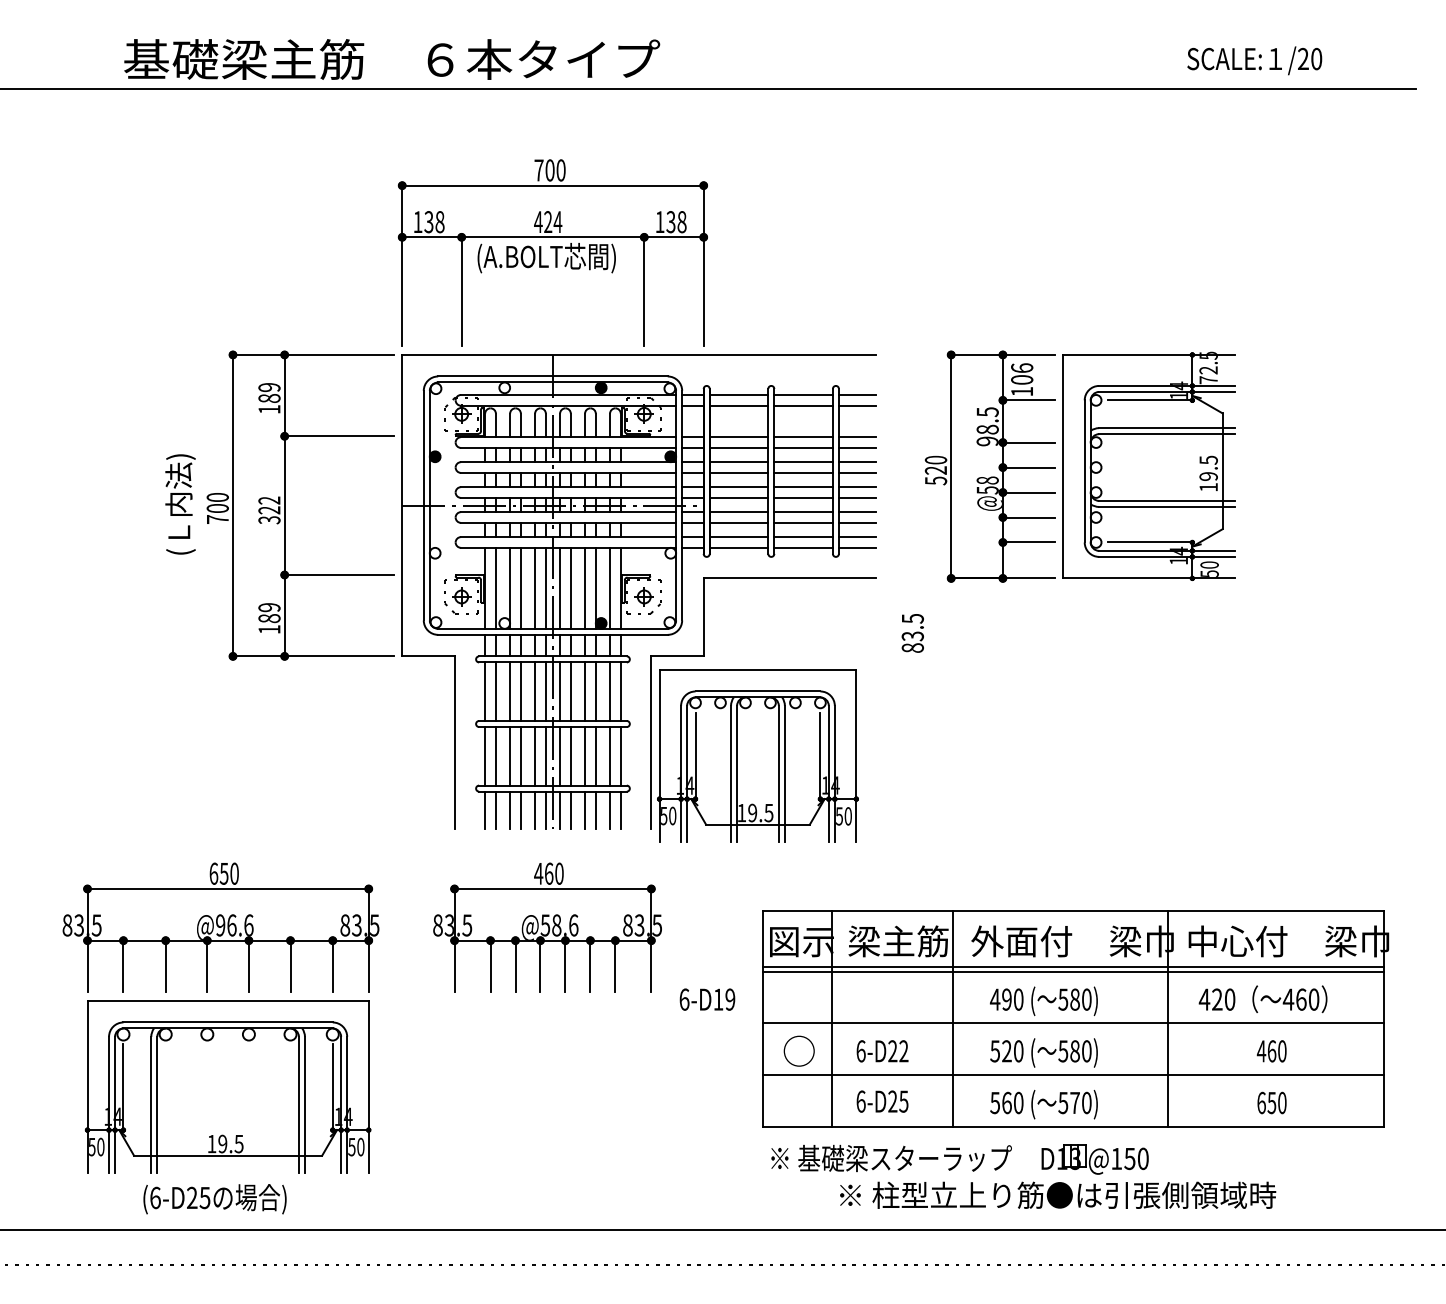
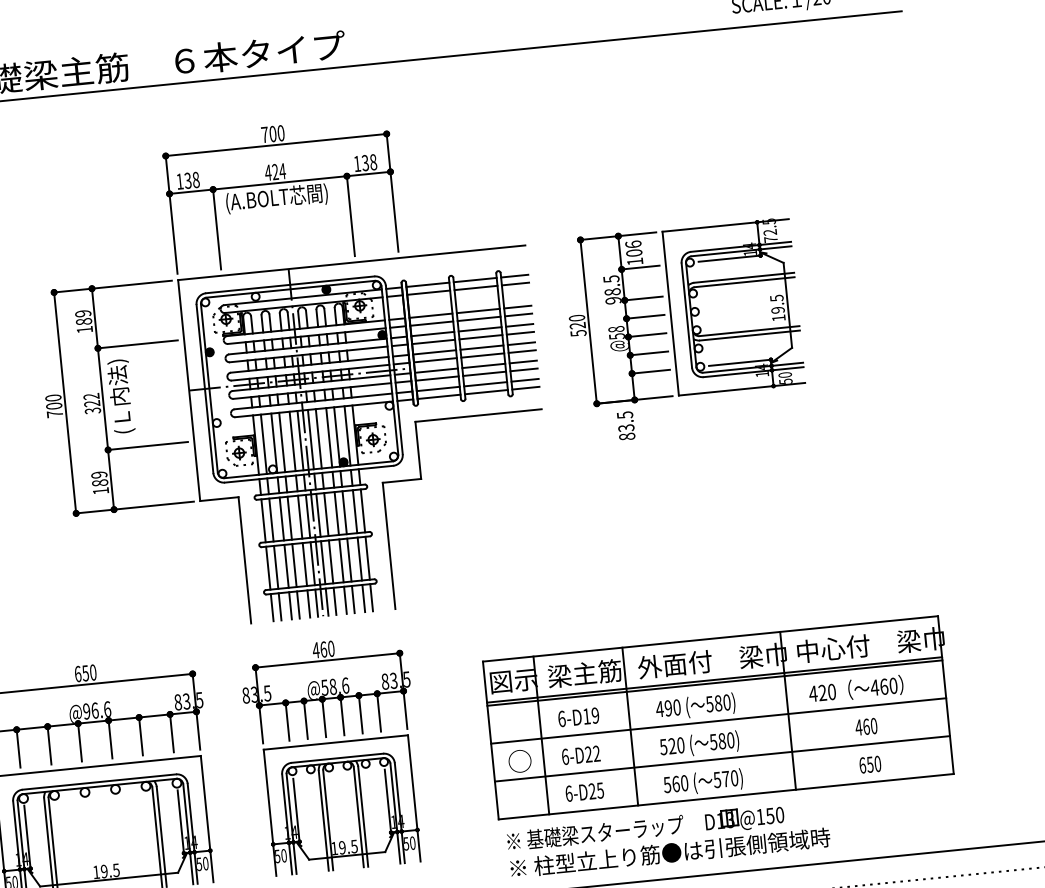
text: (180, 504) -> (121, 396), moved
text: (912, 633) -> (625, 426), moved
part: (757, 755) -> (341, 805), moved
text: (707, 999) -> (578, 717), moved
text: (1058, 1194) -> (670, 852), moved

